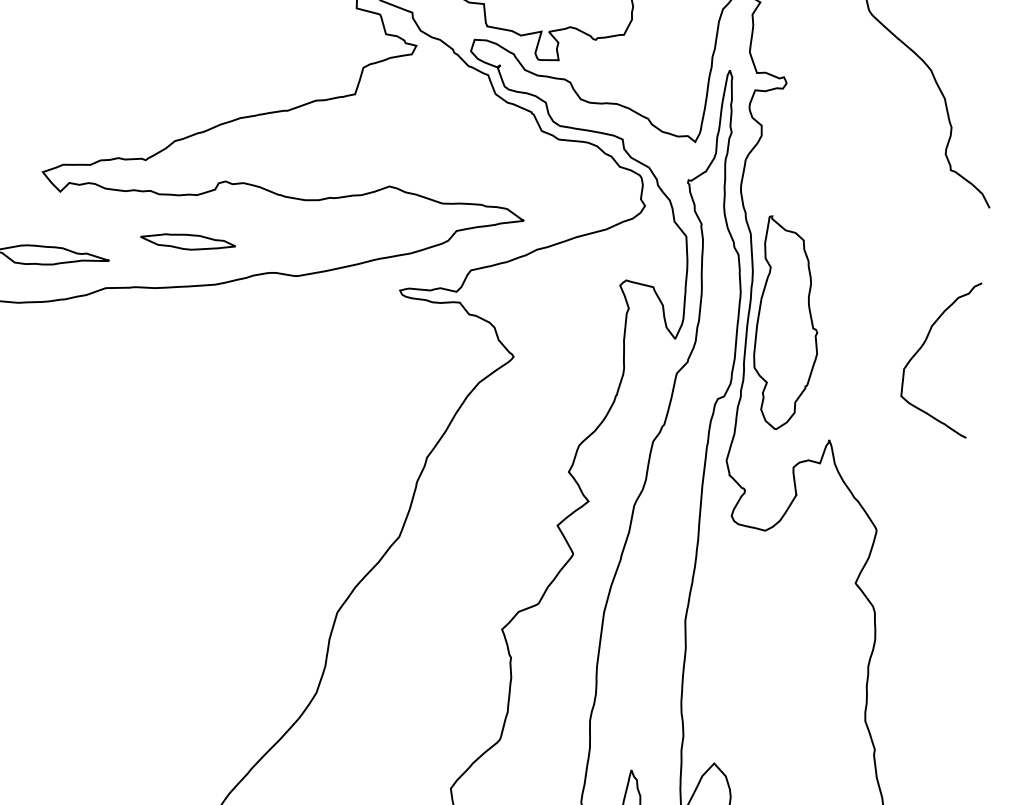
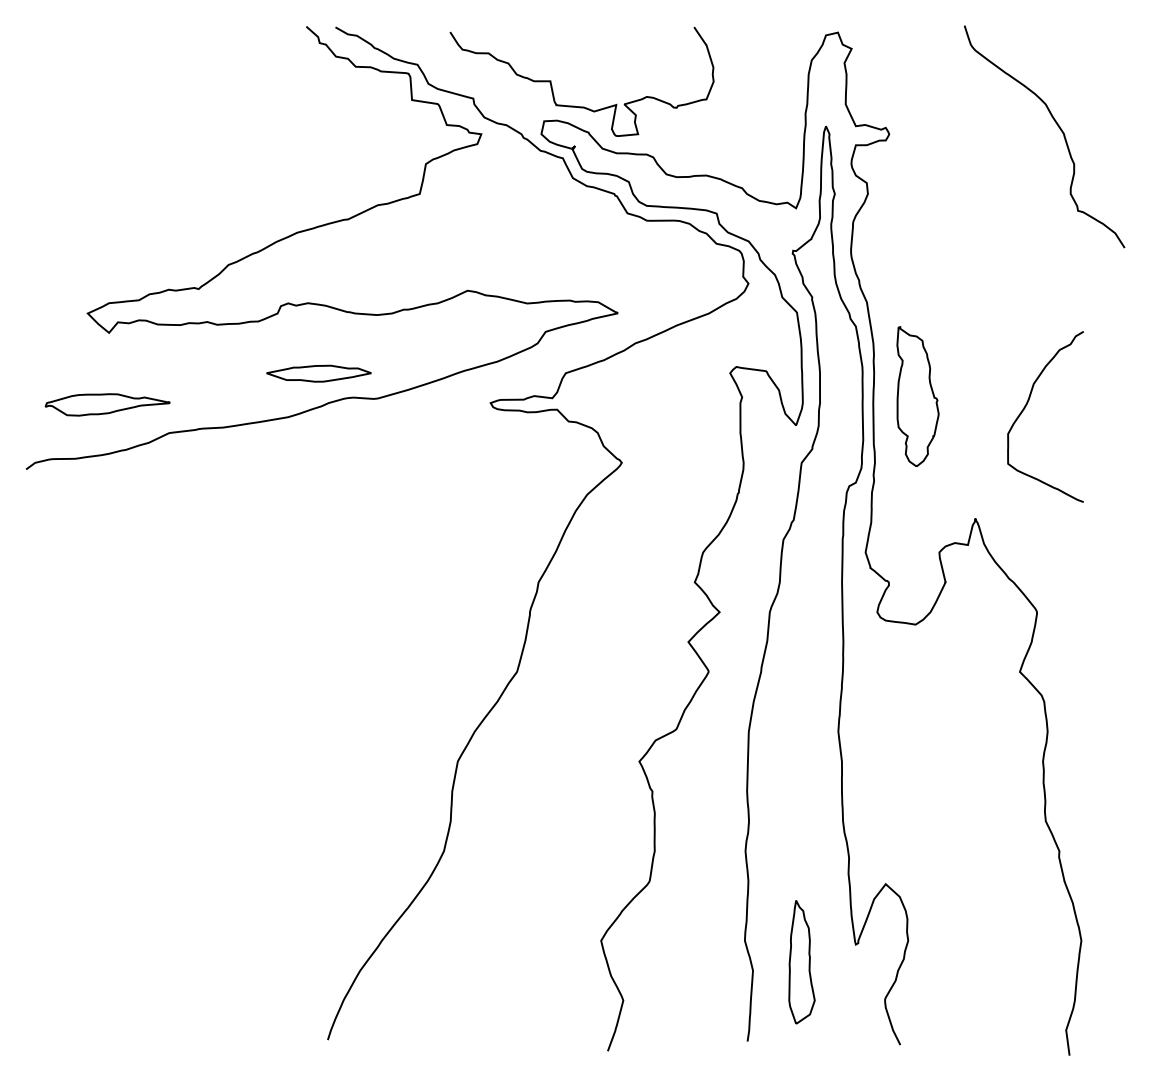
part: (187, 241) -> (318, 373), moved
part: (788, 323) -> (917, 396), size x0.6
curve: (923, 345) -> (1026, 406), moved

